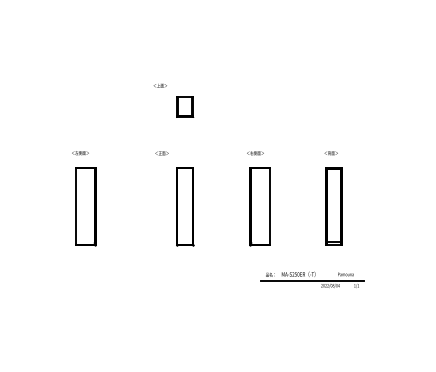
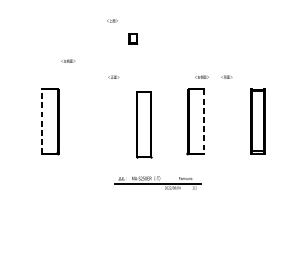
part: (185, 106) -> (133, 38), size x0.6
text: (80, 153) -> (68, 61), moved
text: (255, 153) -> (201, 77), moved
text: (330, 153) -> (226, 77), moved
line: (75, 206) -> (41, 121), solid -> dashed
part: (185, 206) -> (144, 124), moved
line: (270, 206) -> (204, 121), solid -> dashed
part: (312, 279) -> (157, 182), moved

